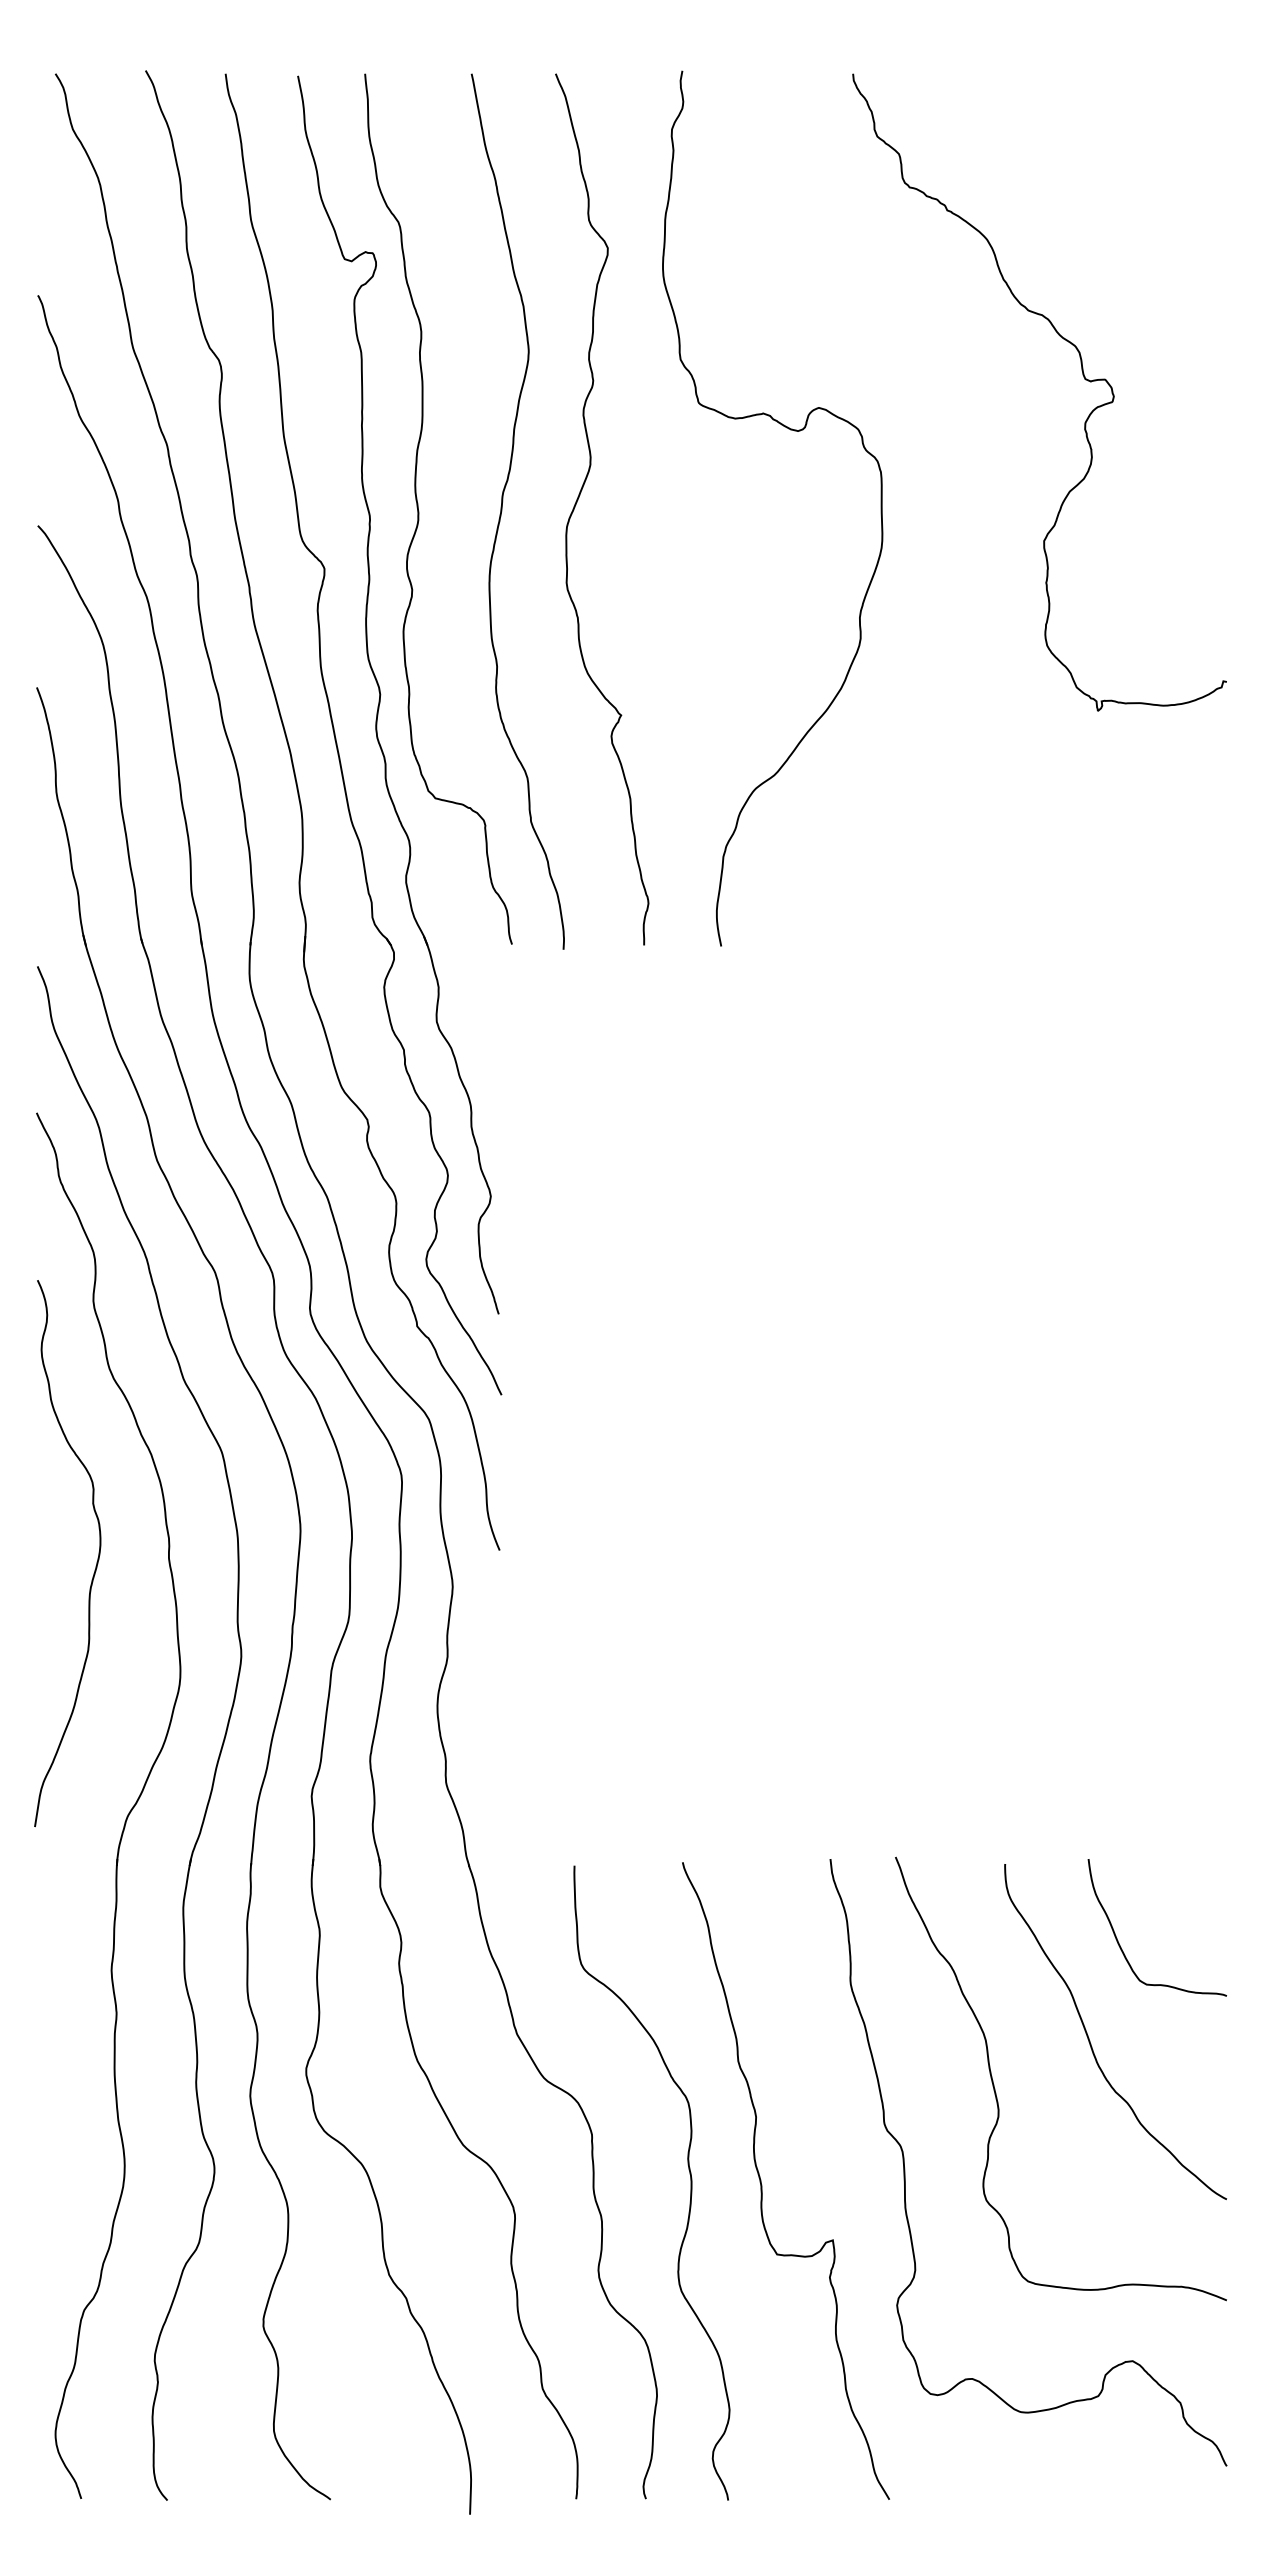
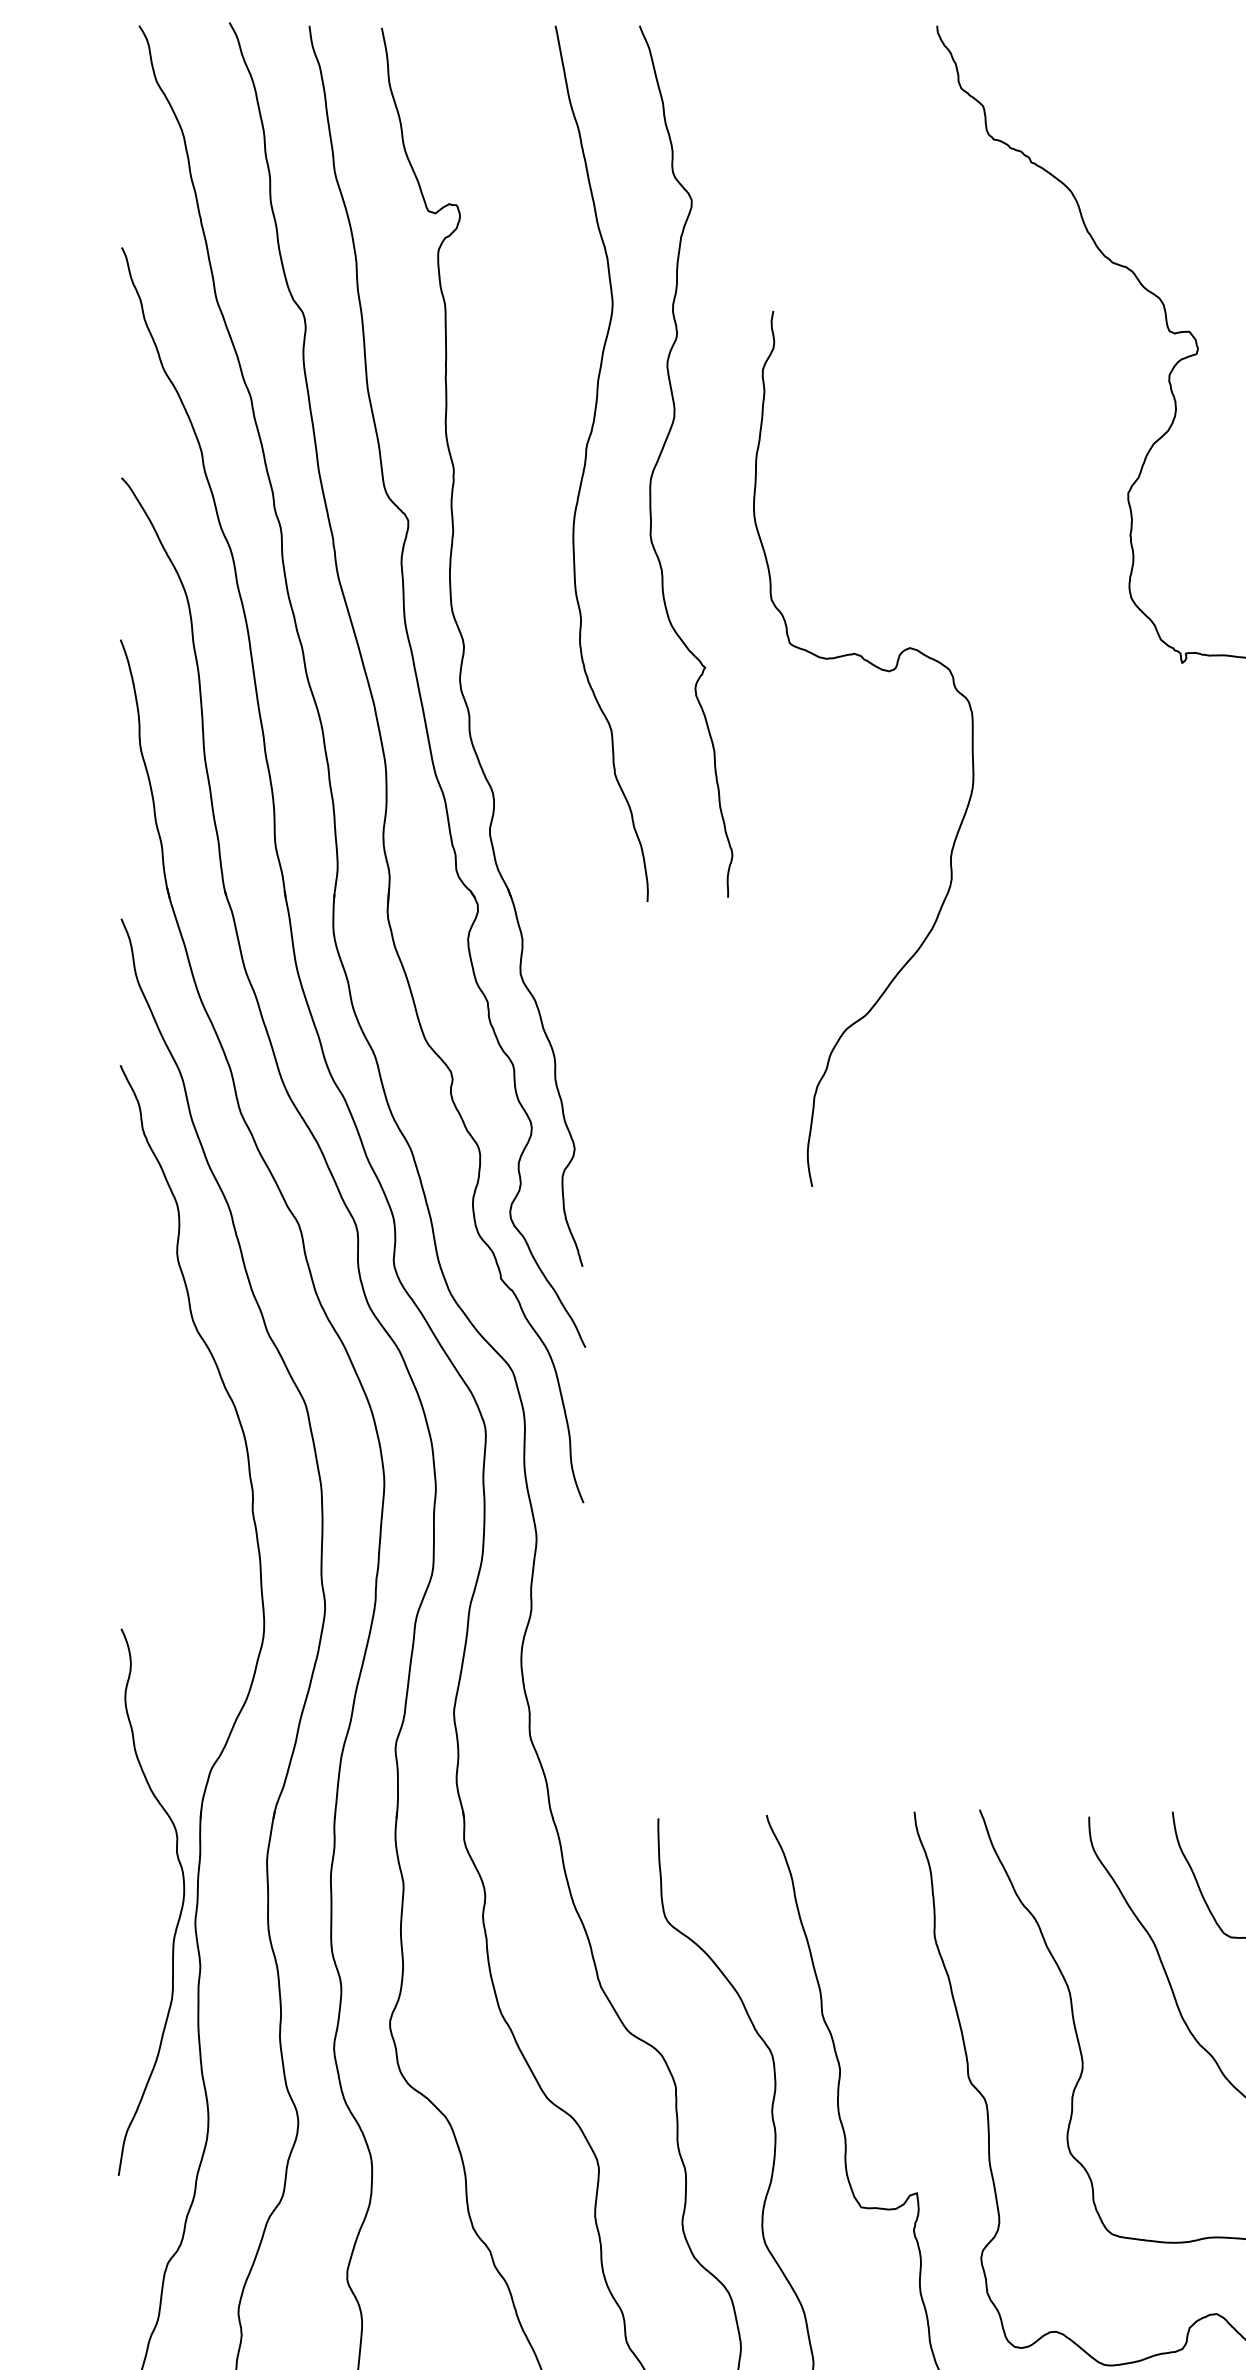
curve: (790, 430) -> (881, 670), moved
curve: (419, 511) -> (503, 463), removed
curve: (97, 1557) -> (181, 1906), moved

